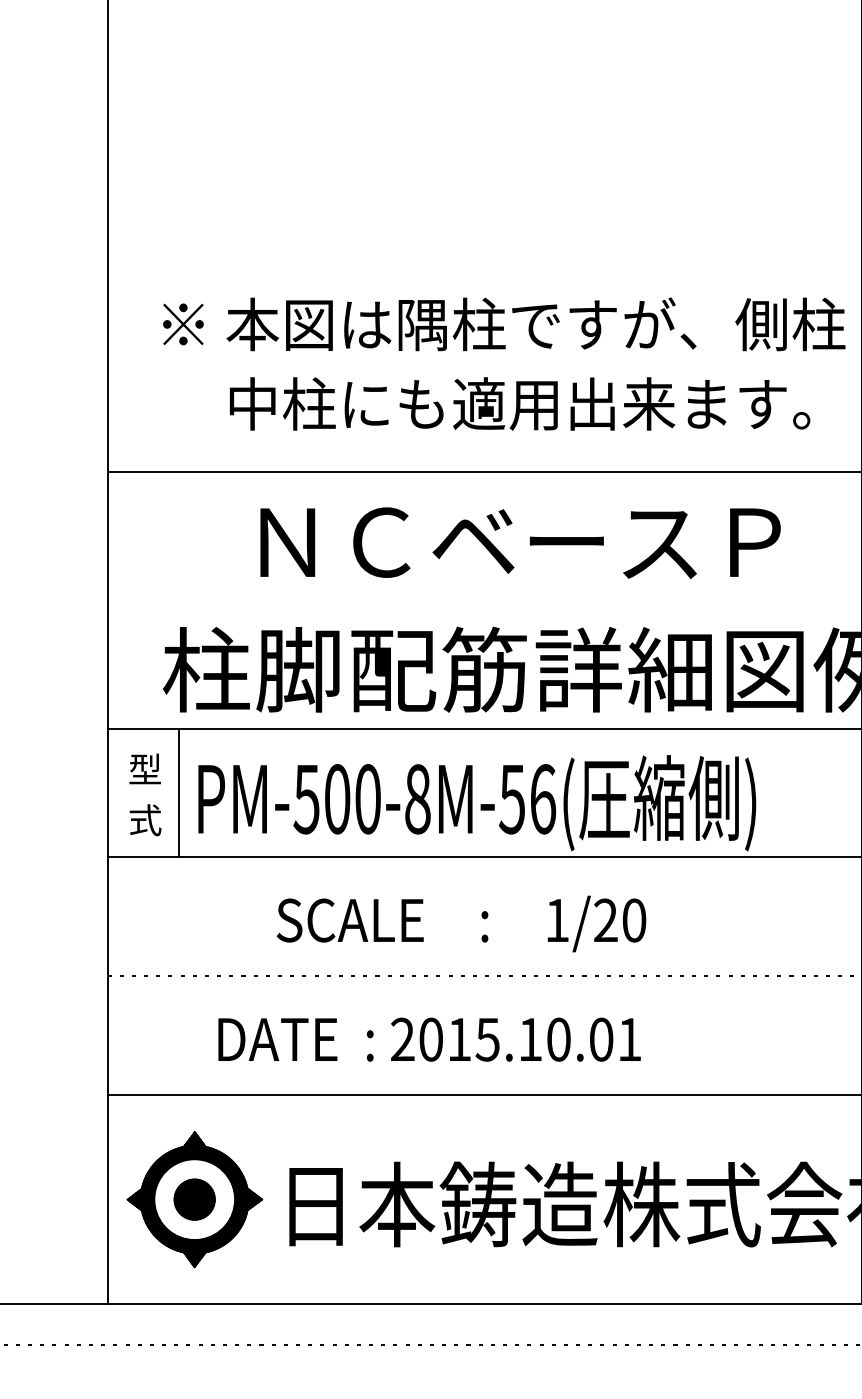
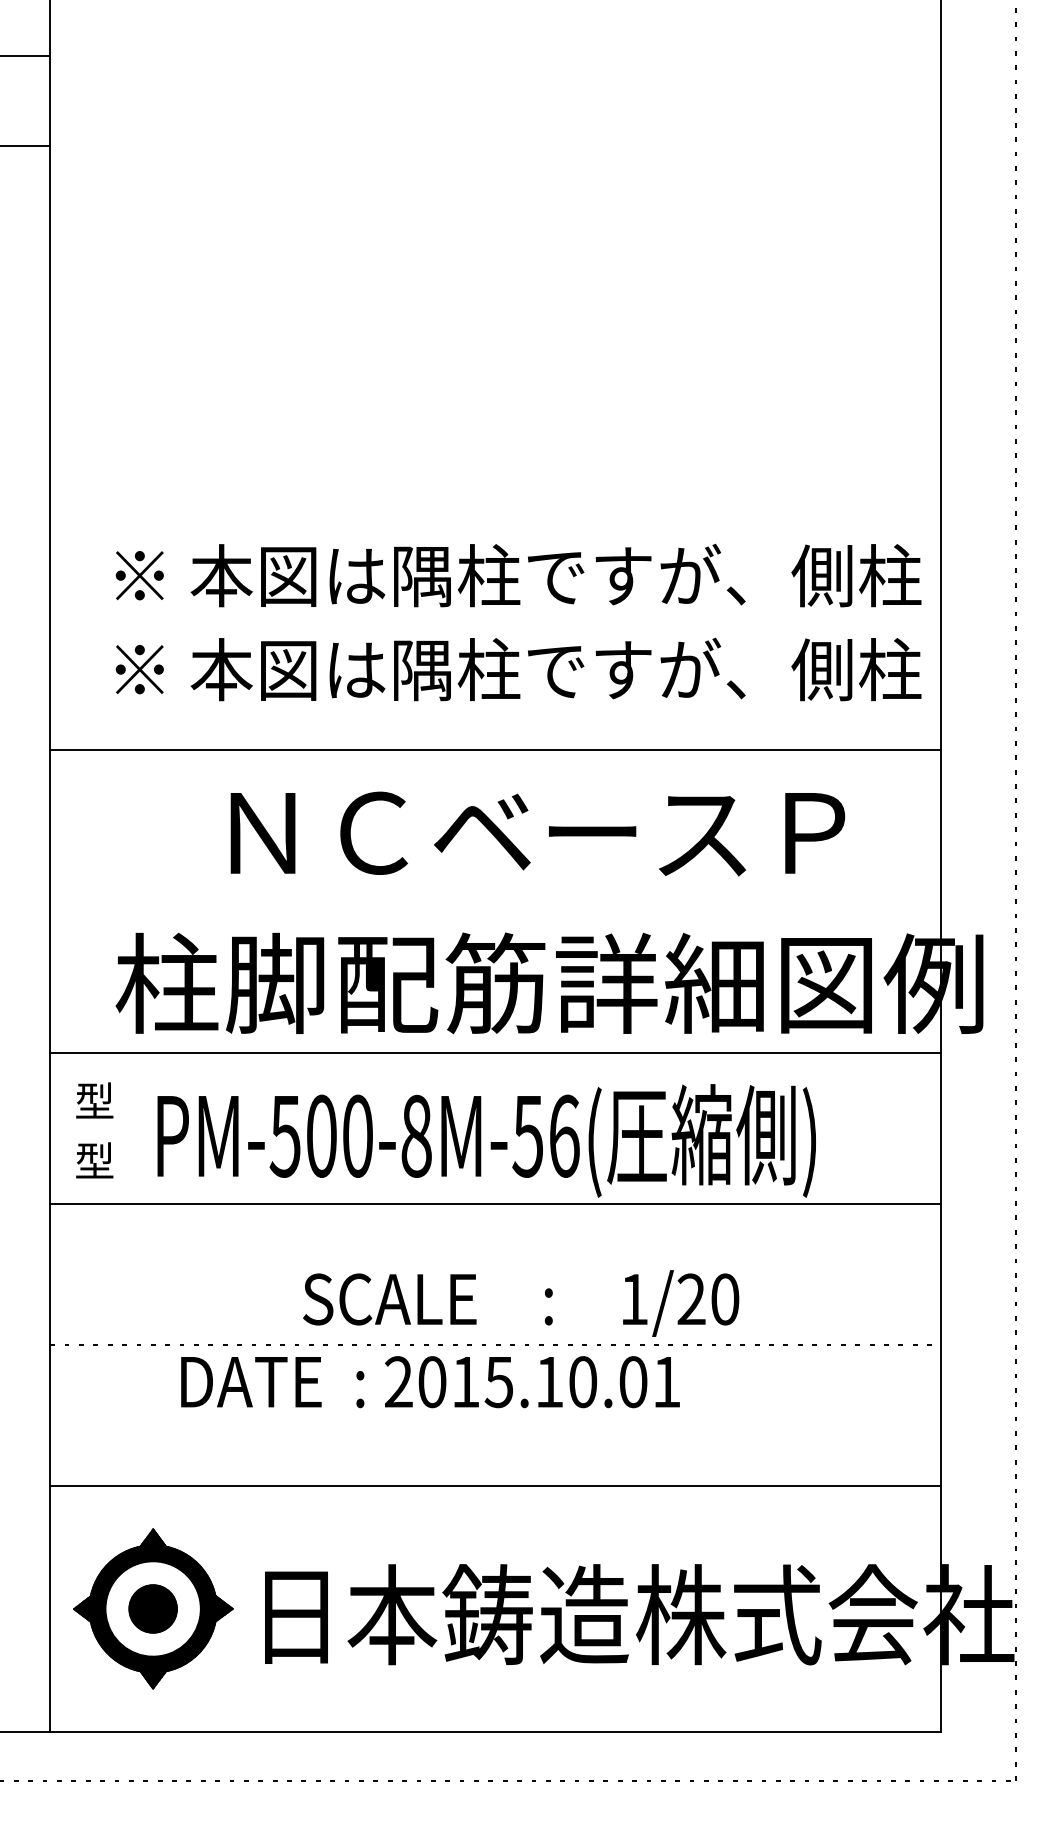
text: (504, 403) -> (518, 669), 中柱にも適用出来ます。 -> ※ 本図は隅柱ですが、側柱
line: (178, 792) -> (134, 1128), removed
text: (145, 819) -> (94, 1160), 式 -> 型
text: (461, 923) -> (521, 1303), moved
text: (429, 1040) -> (430, 1382), moved

